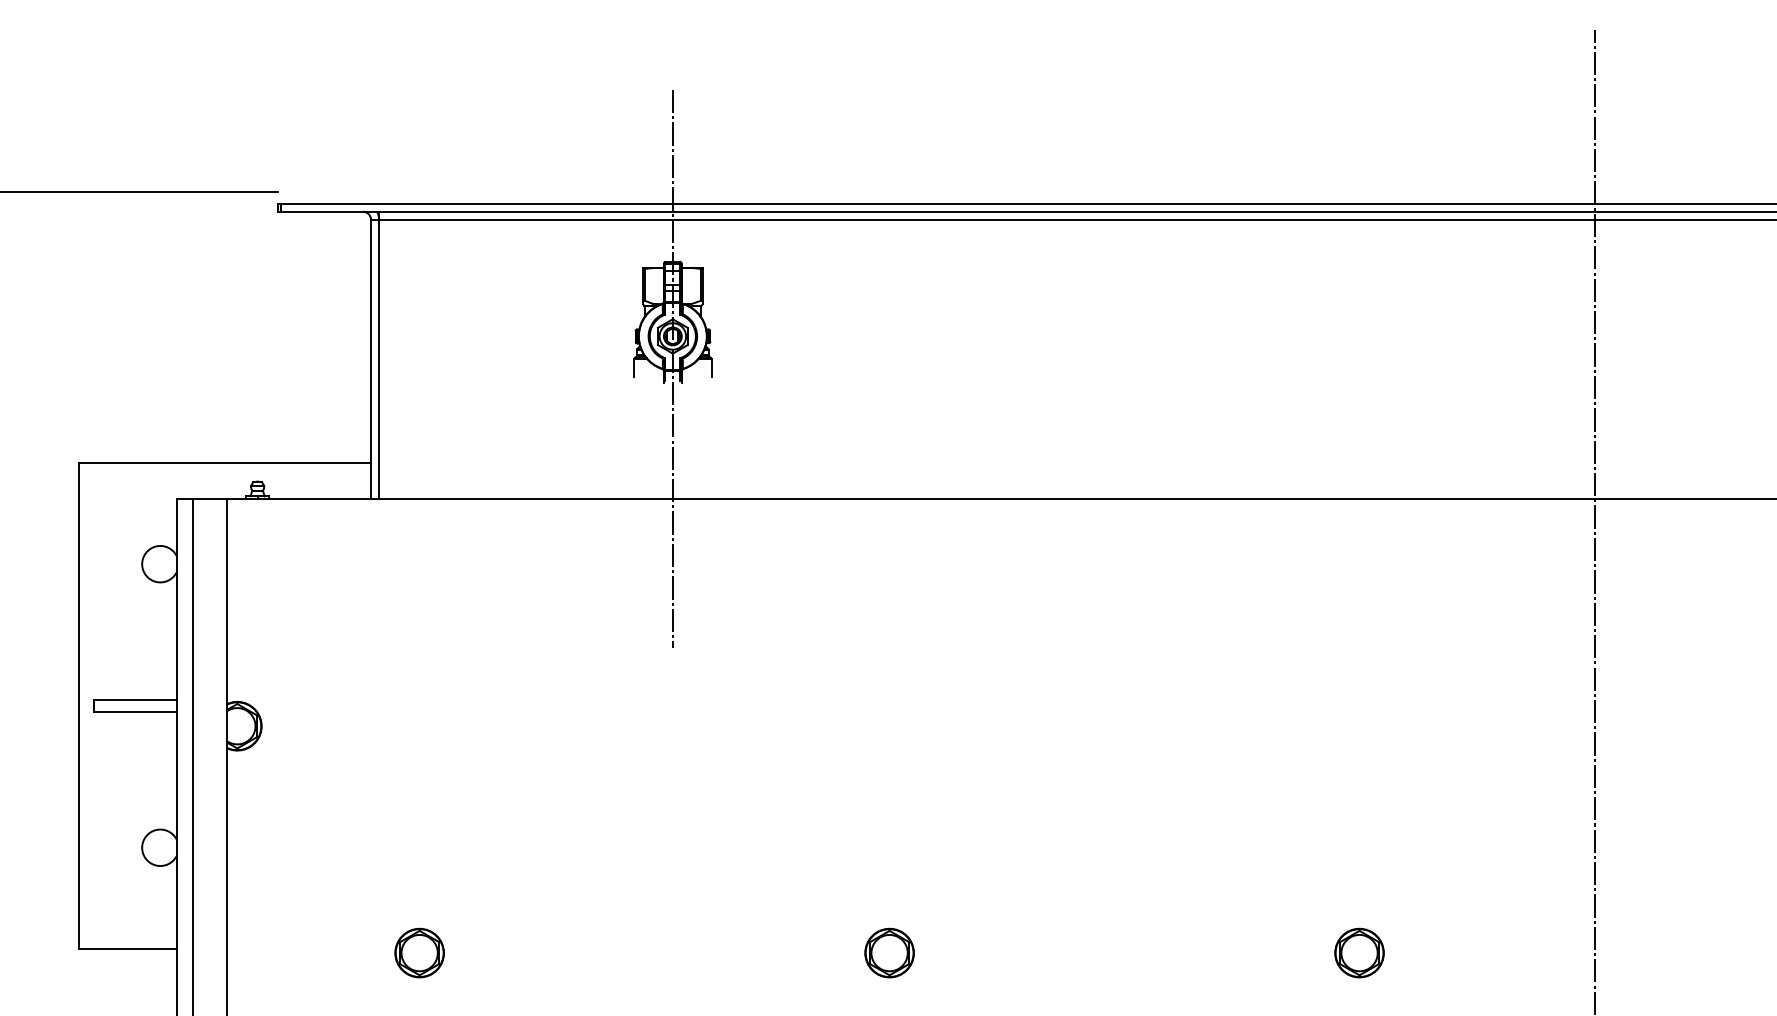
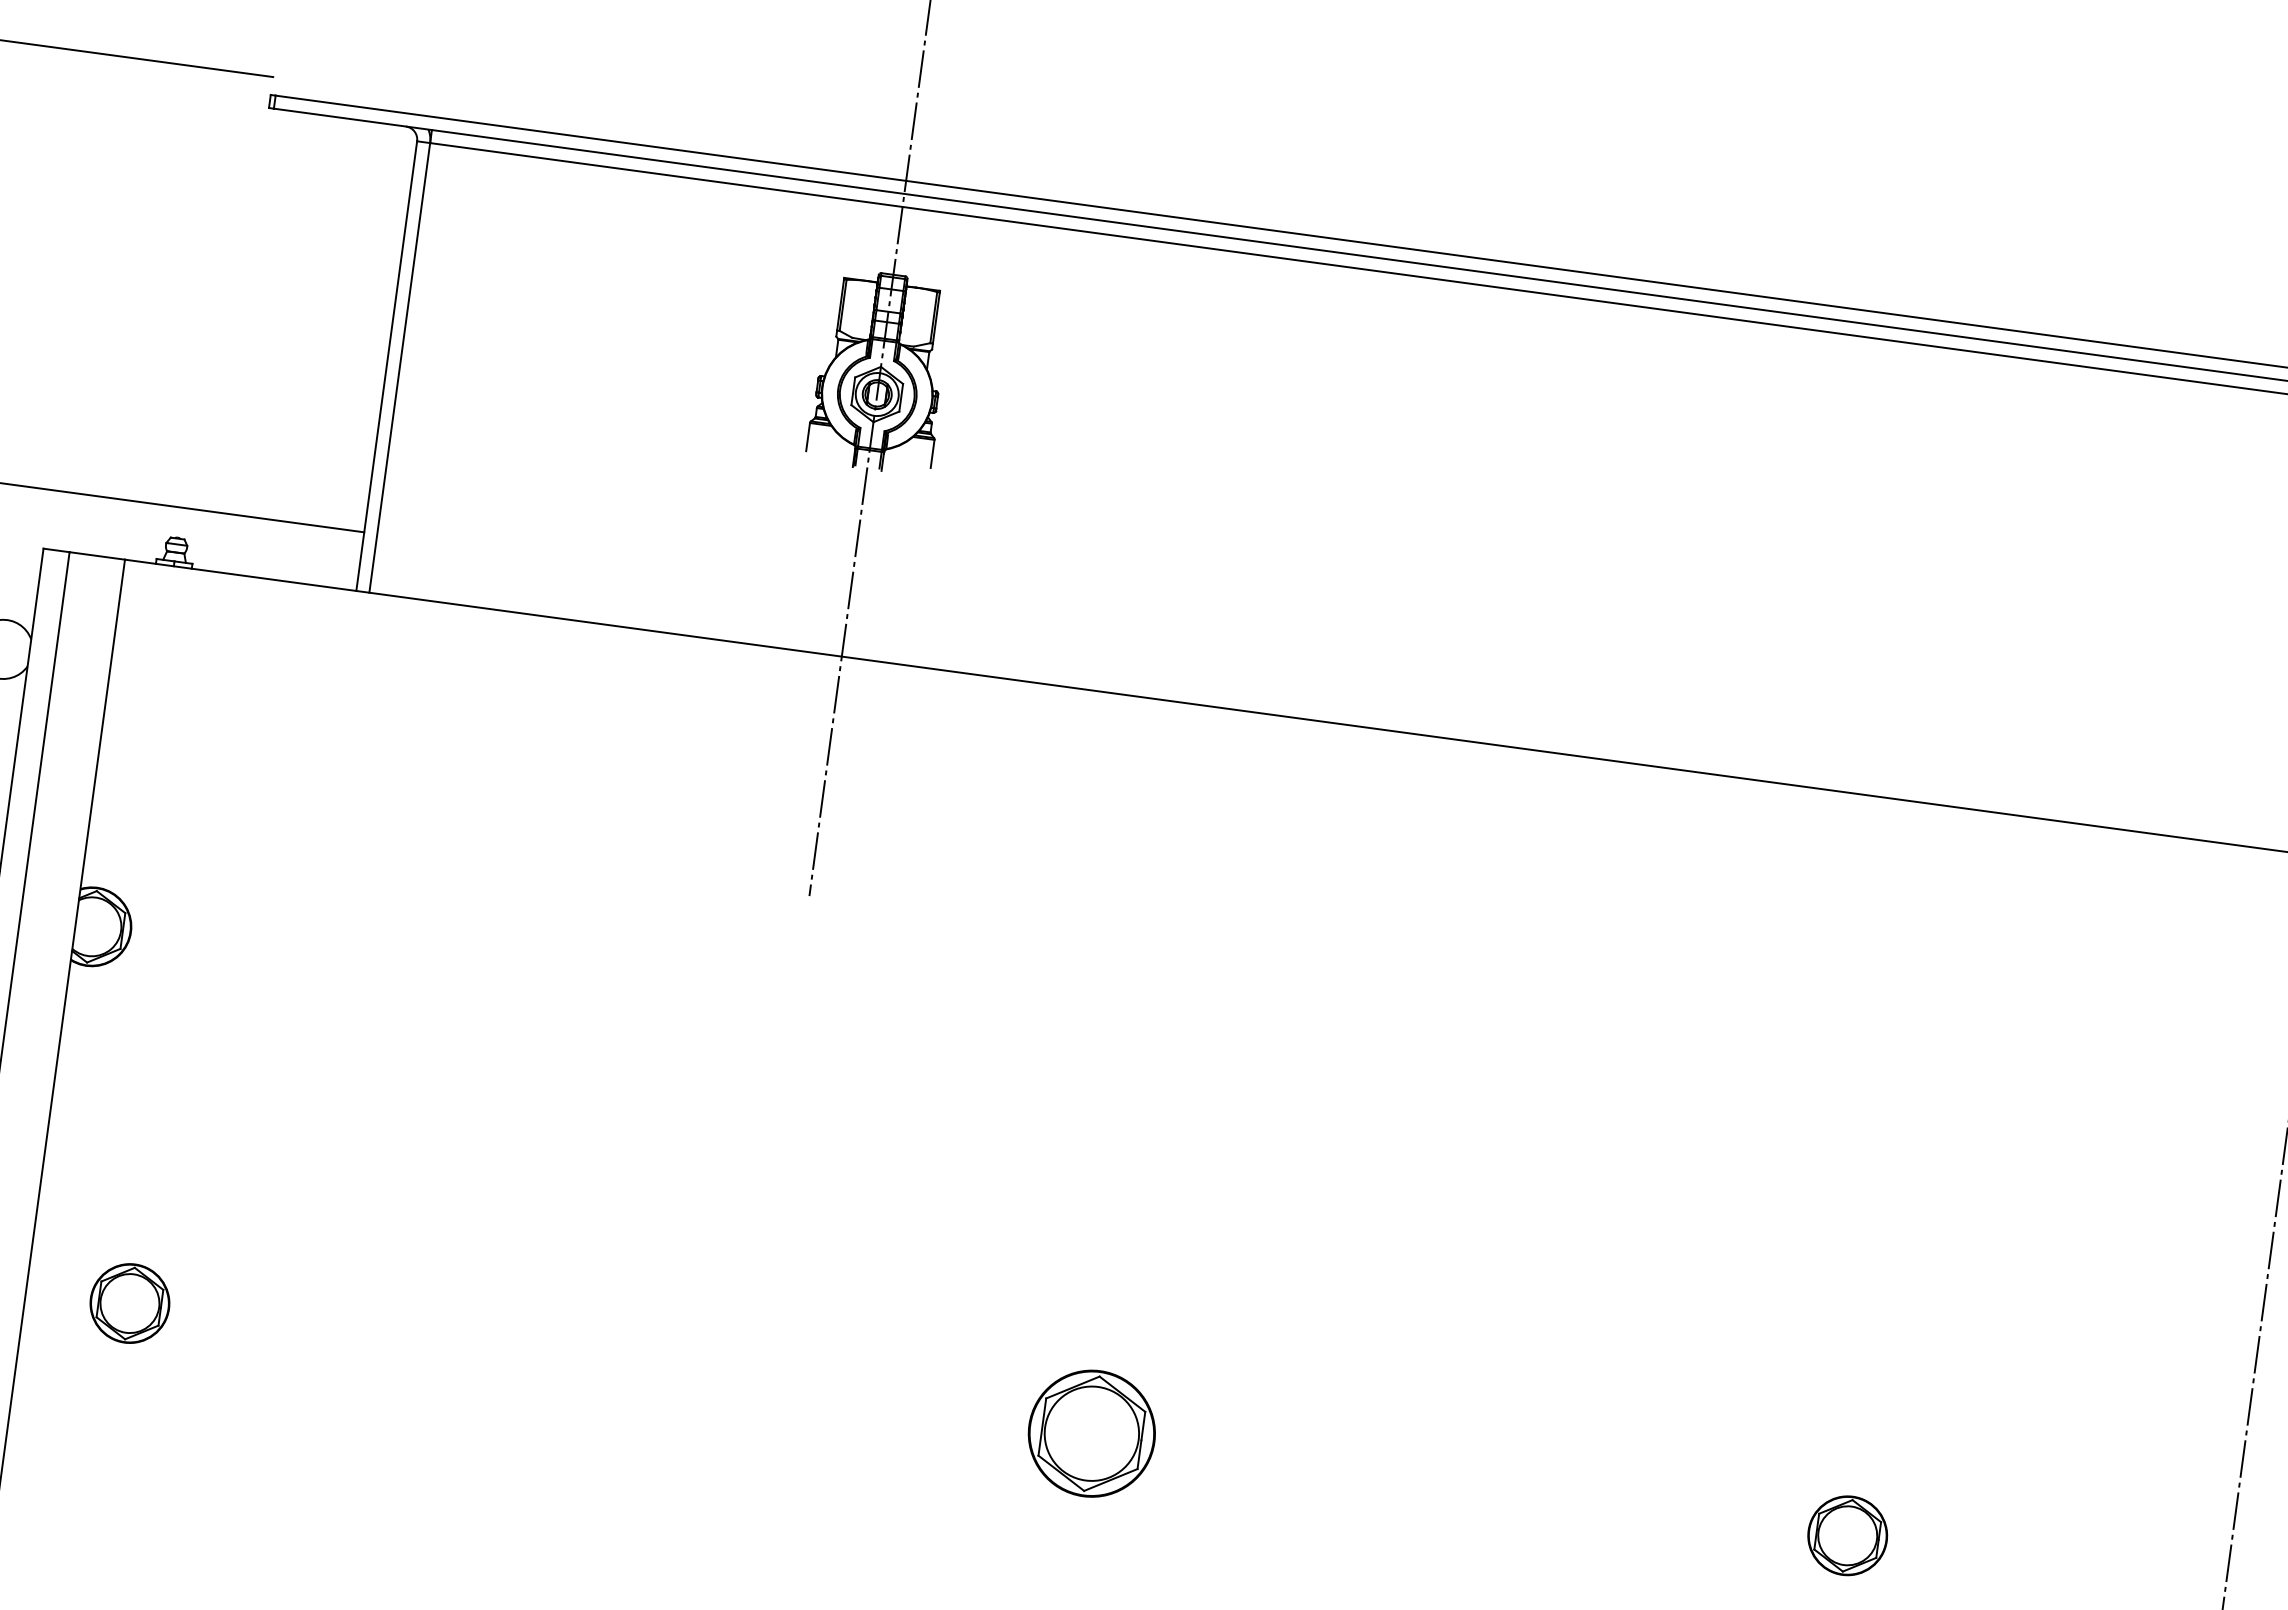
part: (419, 952) -> (129, 1302), moved
part: (889, 952) -> (1091, 1432), size x1.6

